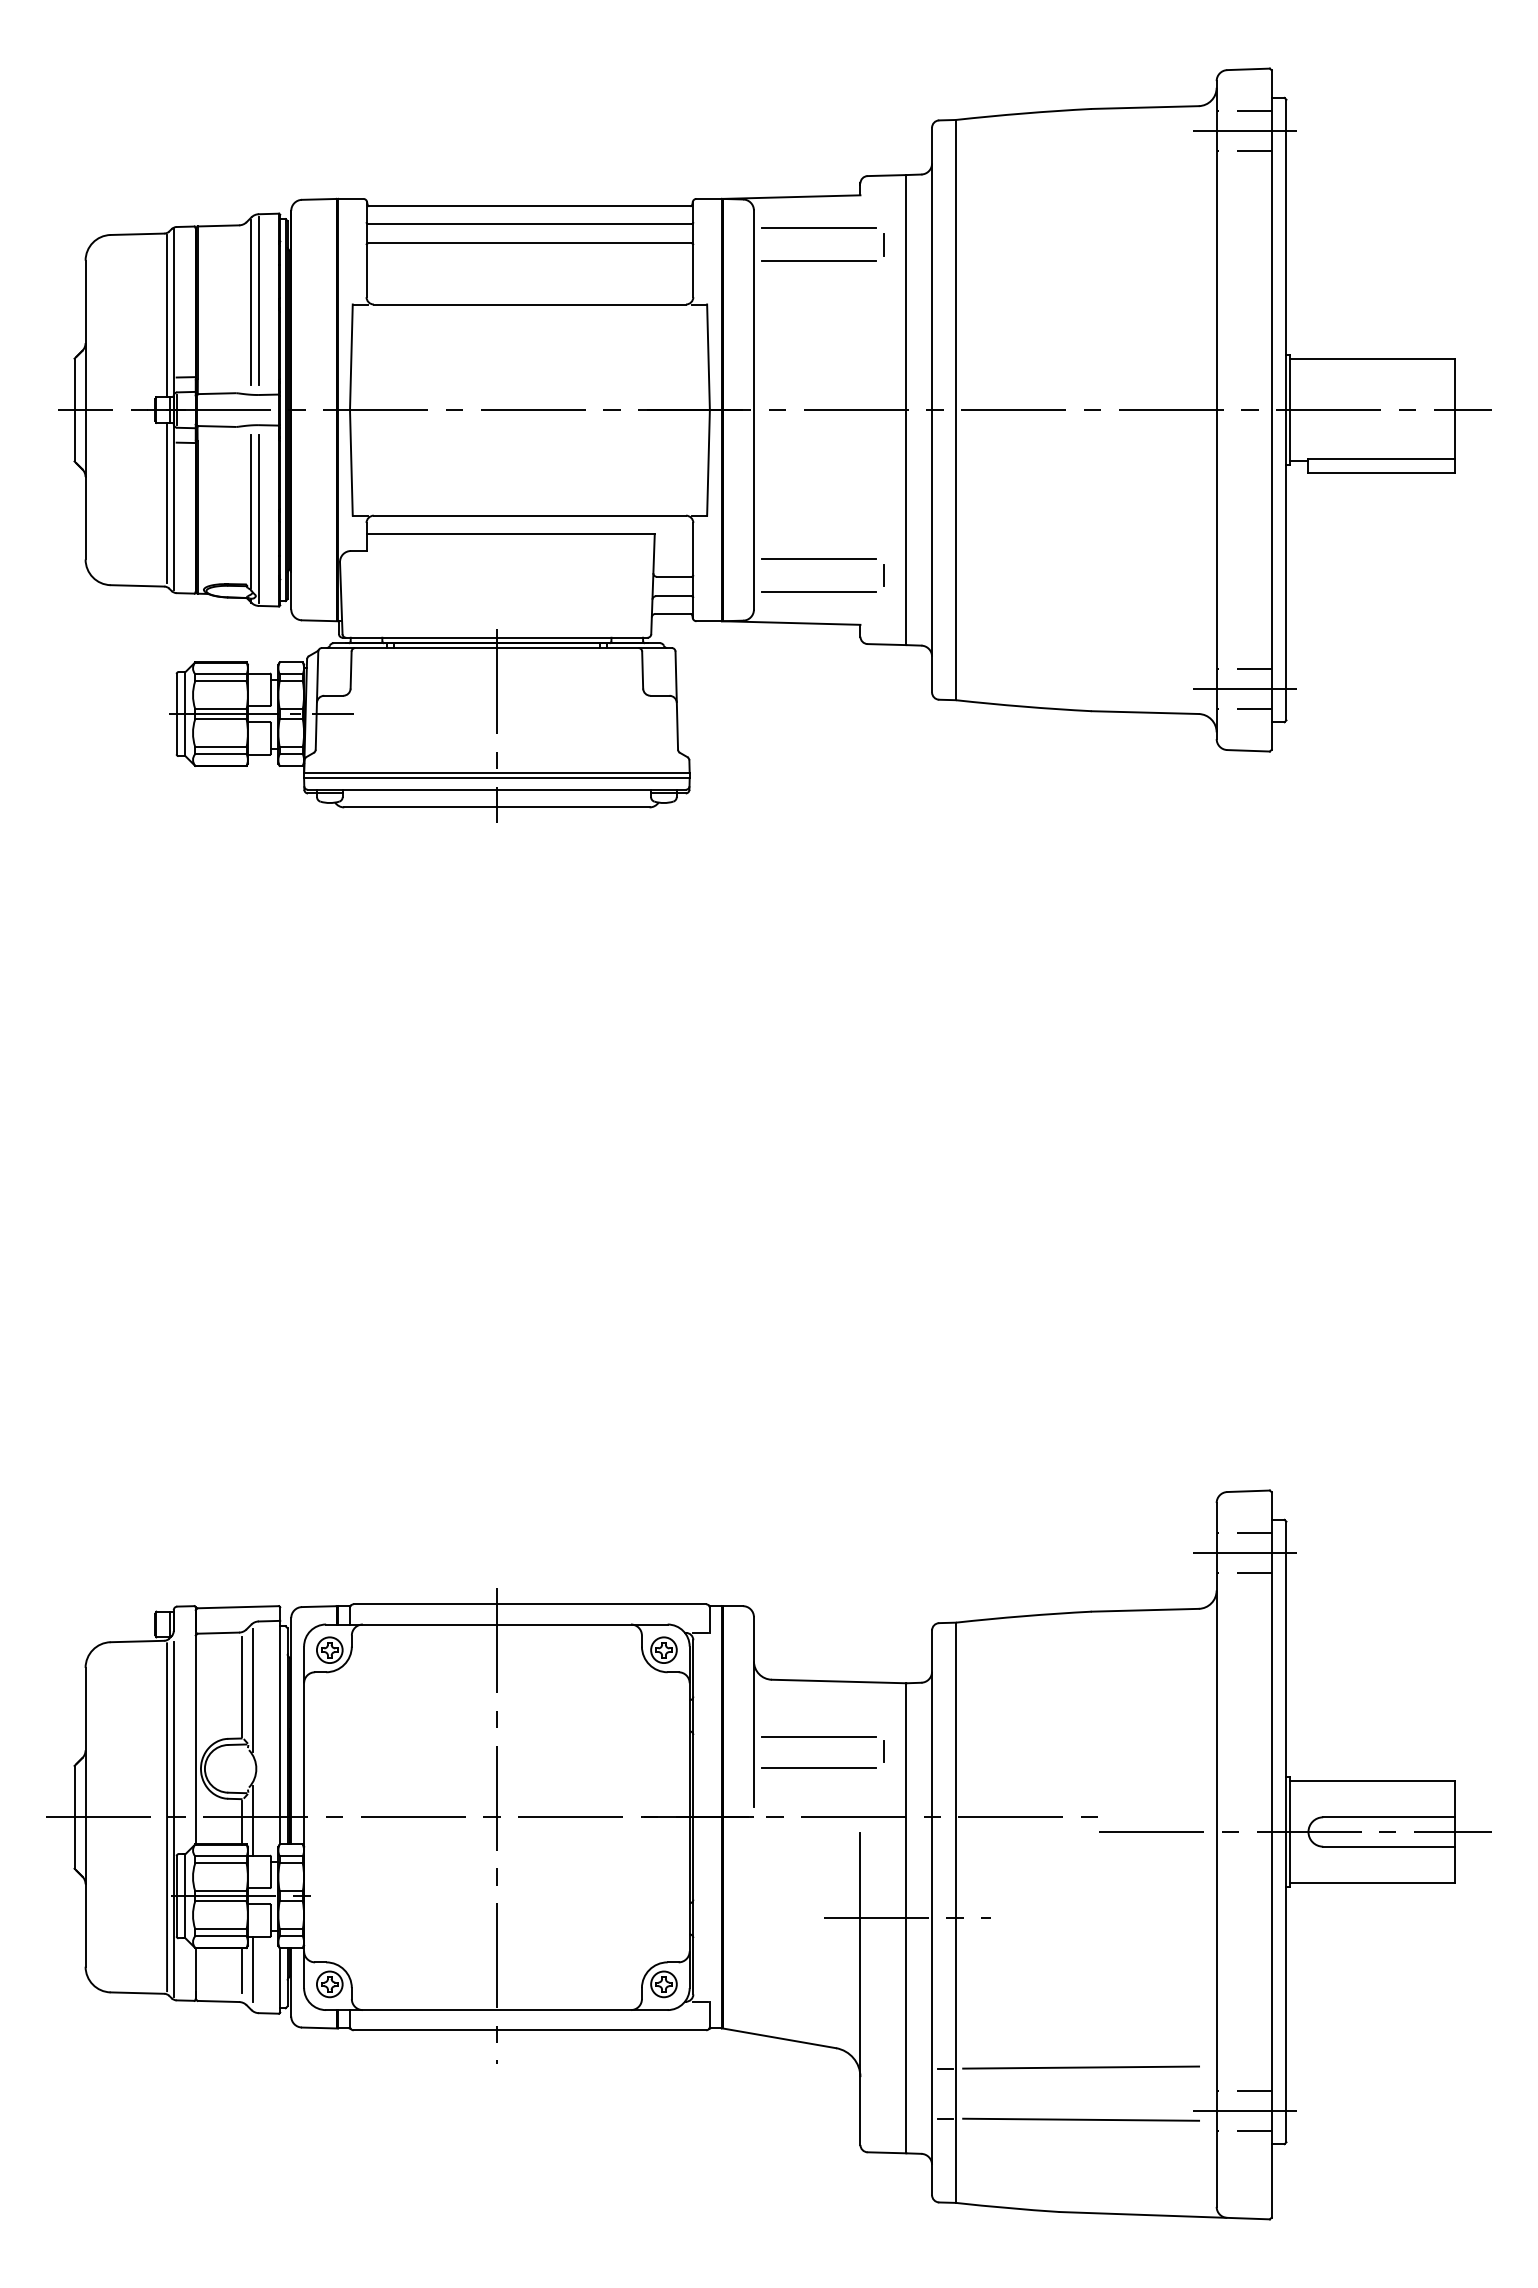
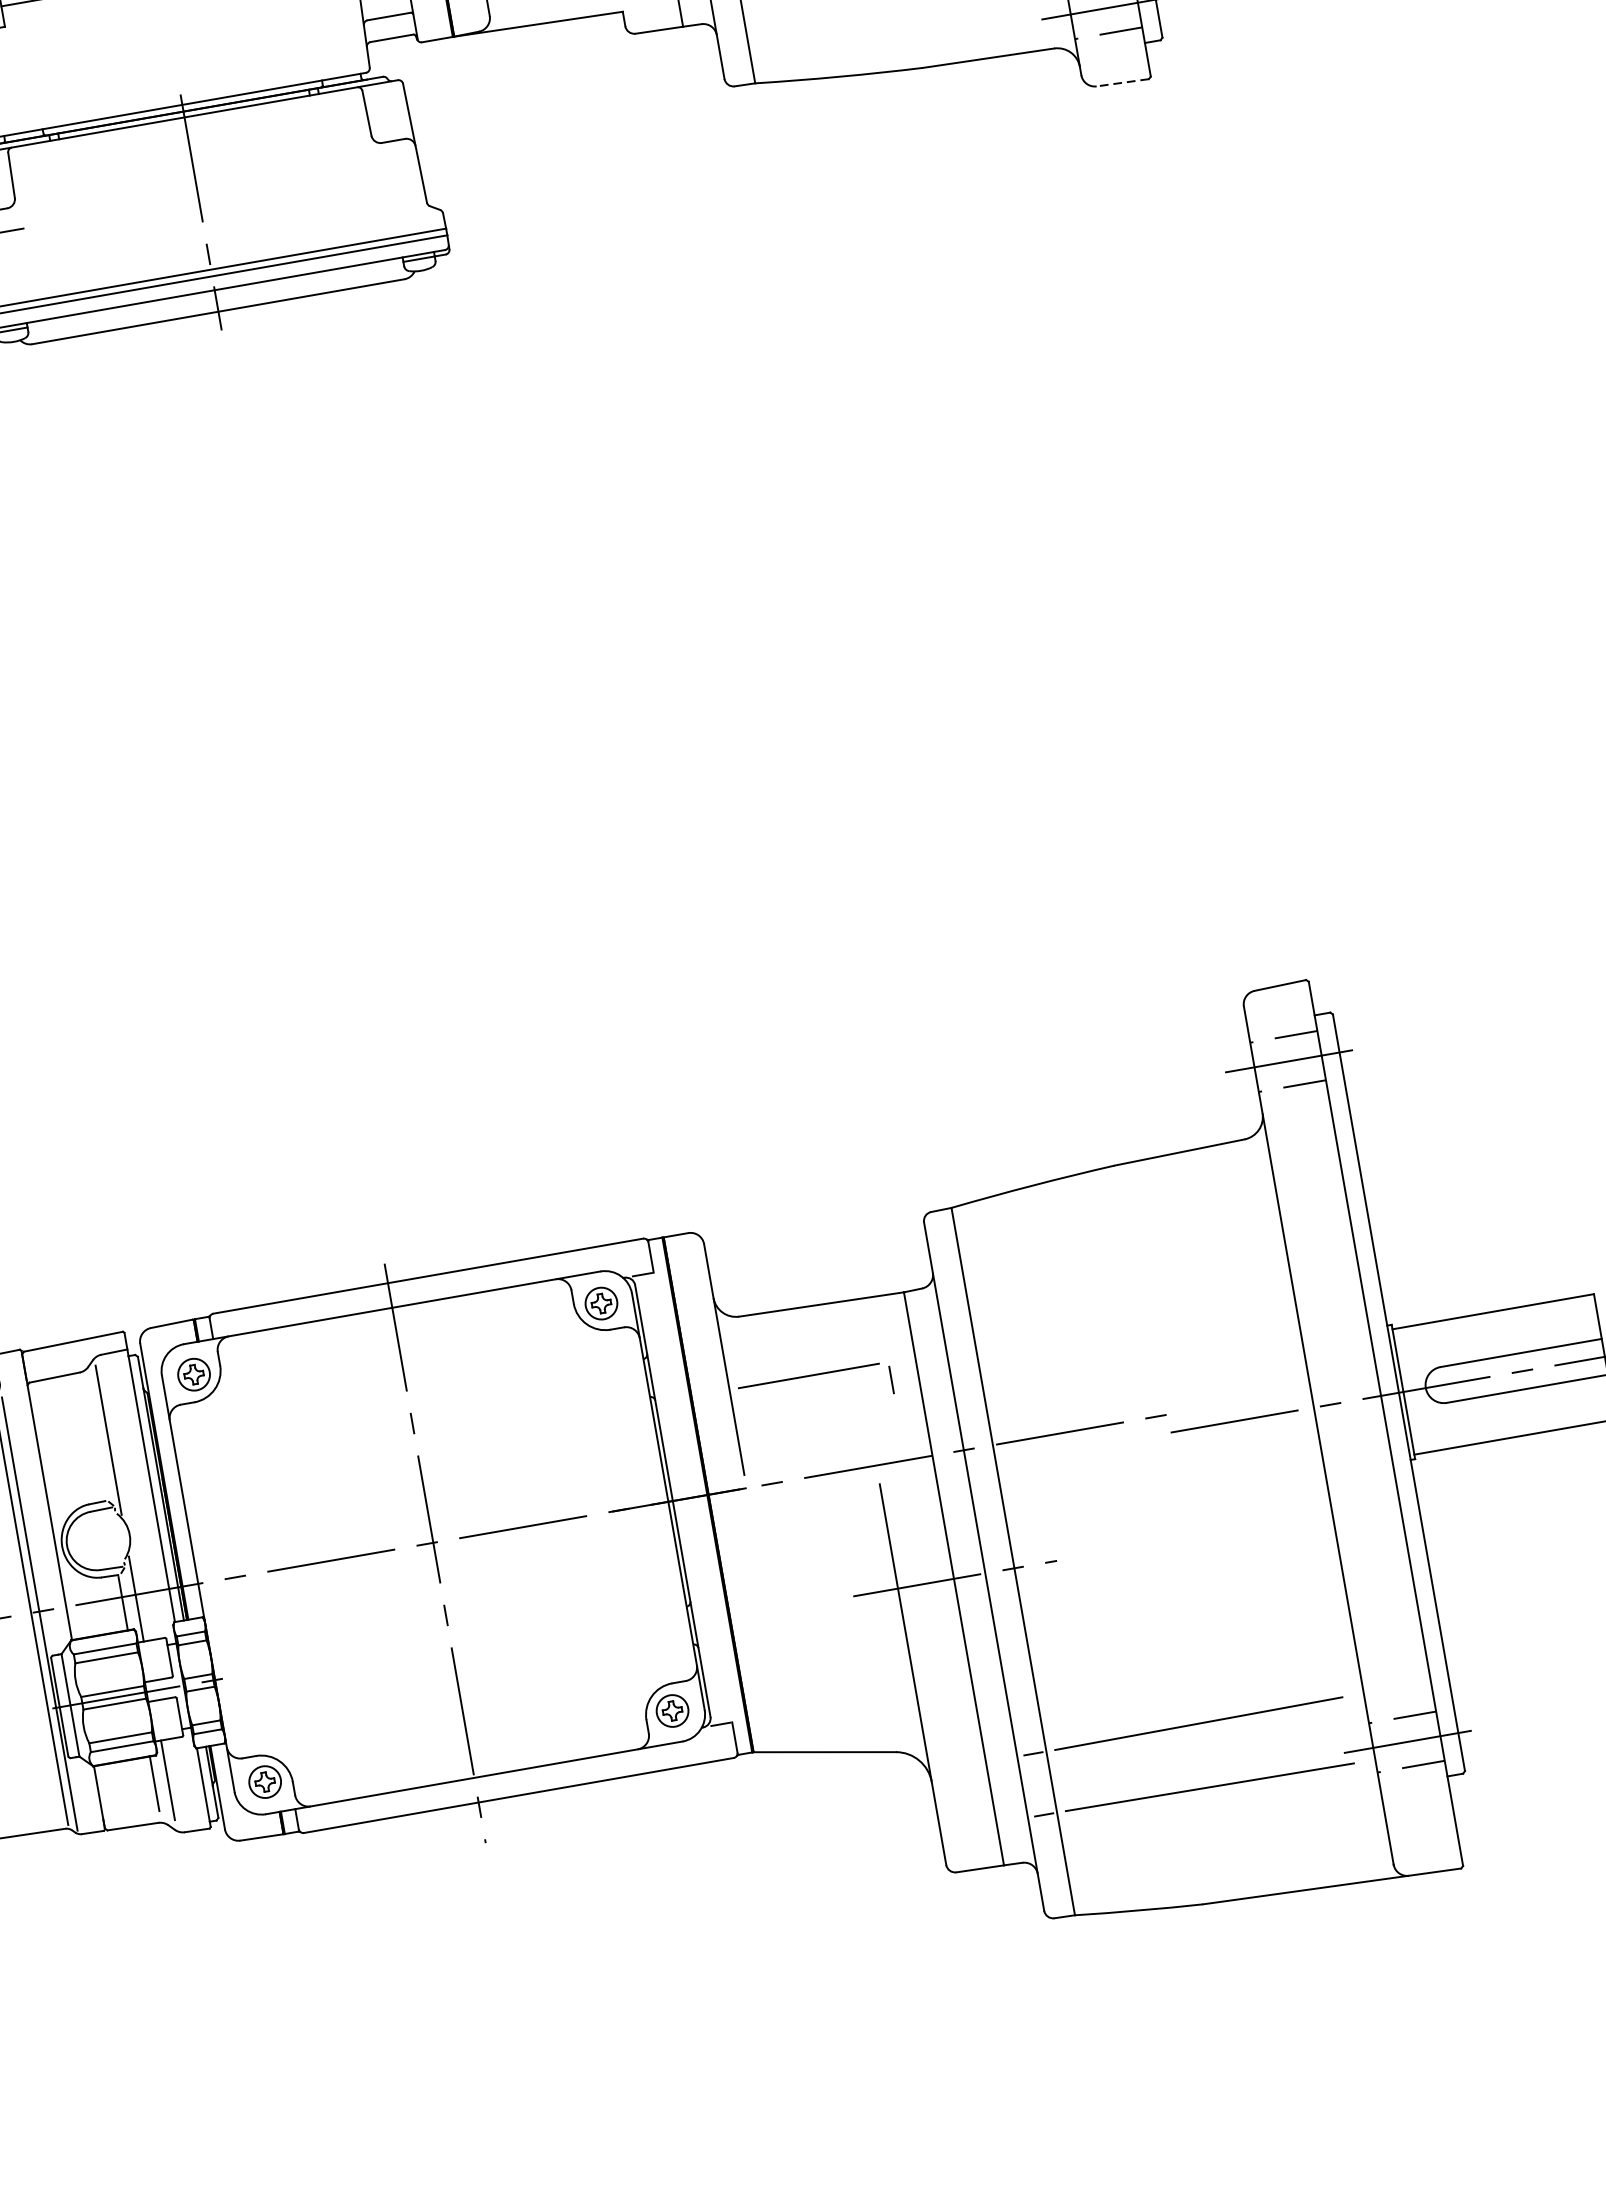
line: (1248, 750) -> (1122, 82), solid -> dashed
line: (241, 1686) -> (94, 1437), removed
line: (818, 1767) -> (814, 1413), removed

